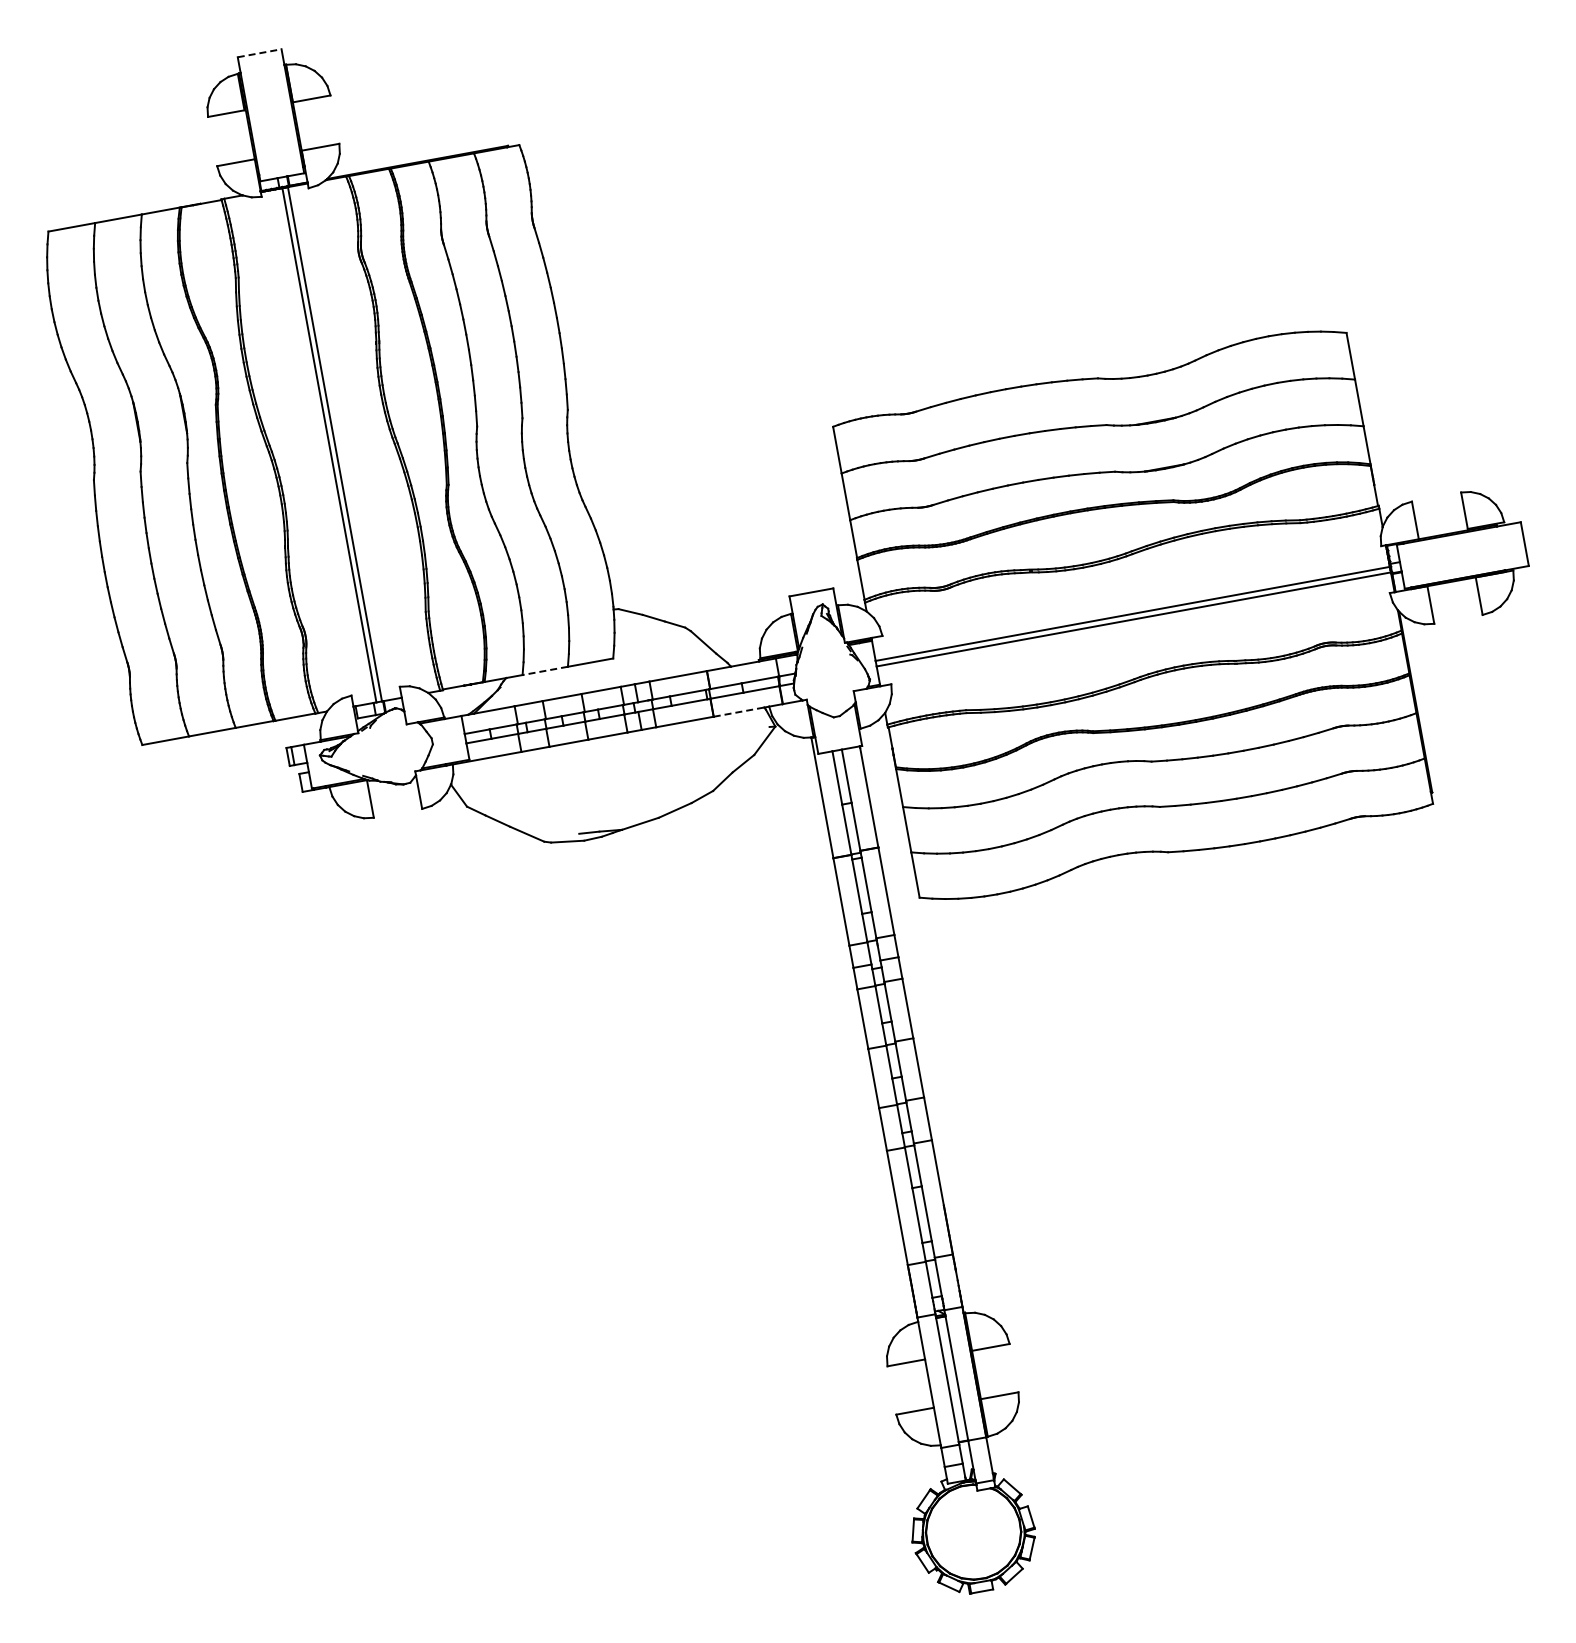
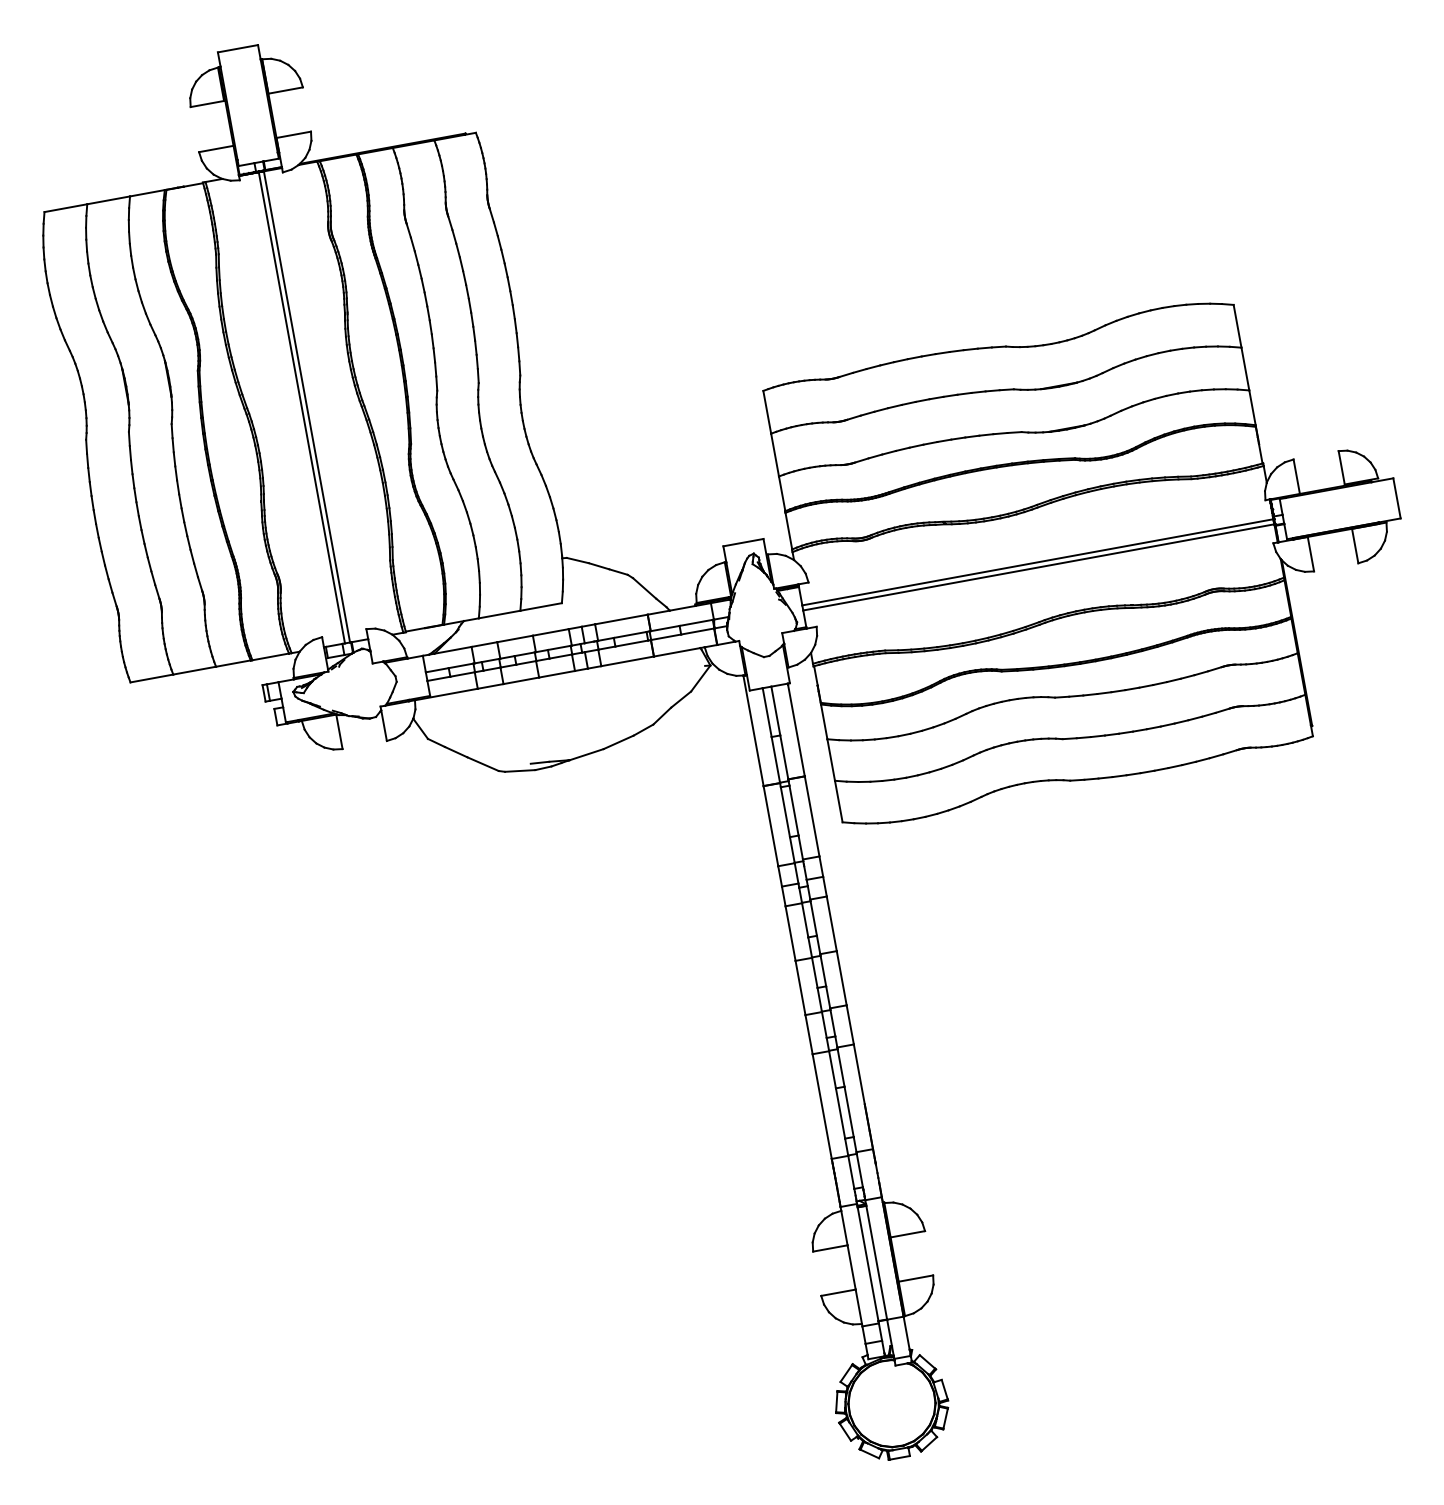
line: (260, 53) -> (238, 48), dashed -> solid
line: (544, 671) -> (498, 615), dashed -> solid
line: (739, 712) -> (677, 652), dashed -> solid

